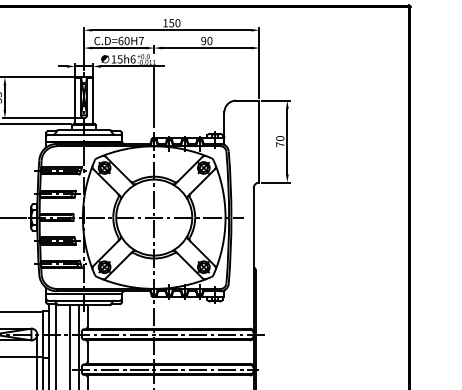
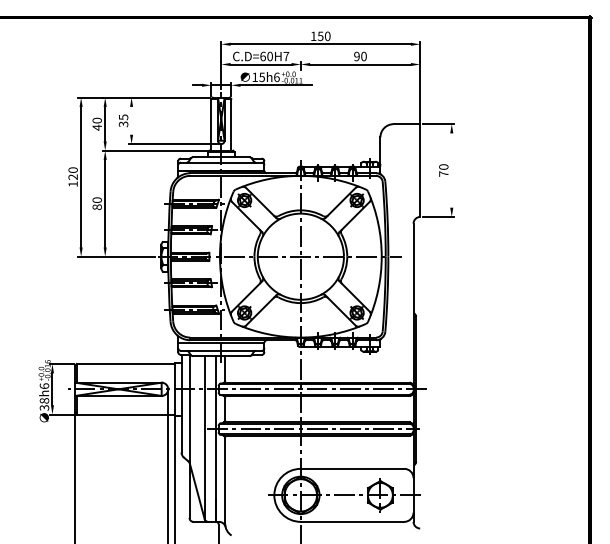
line: (4, 97) -> (131, 120), removed
line: (153, 97) -> (300, 120), removed
line: (287, 141) -> (451, 170), removed

